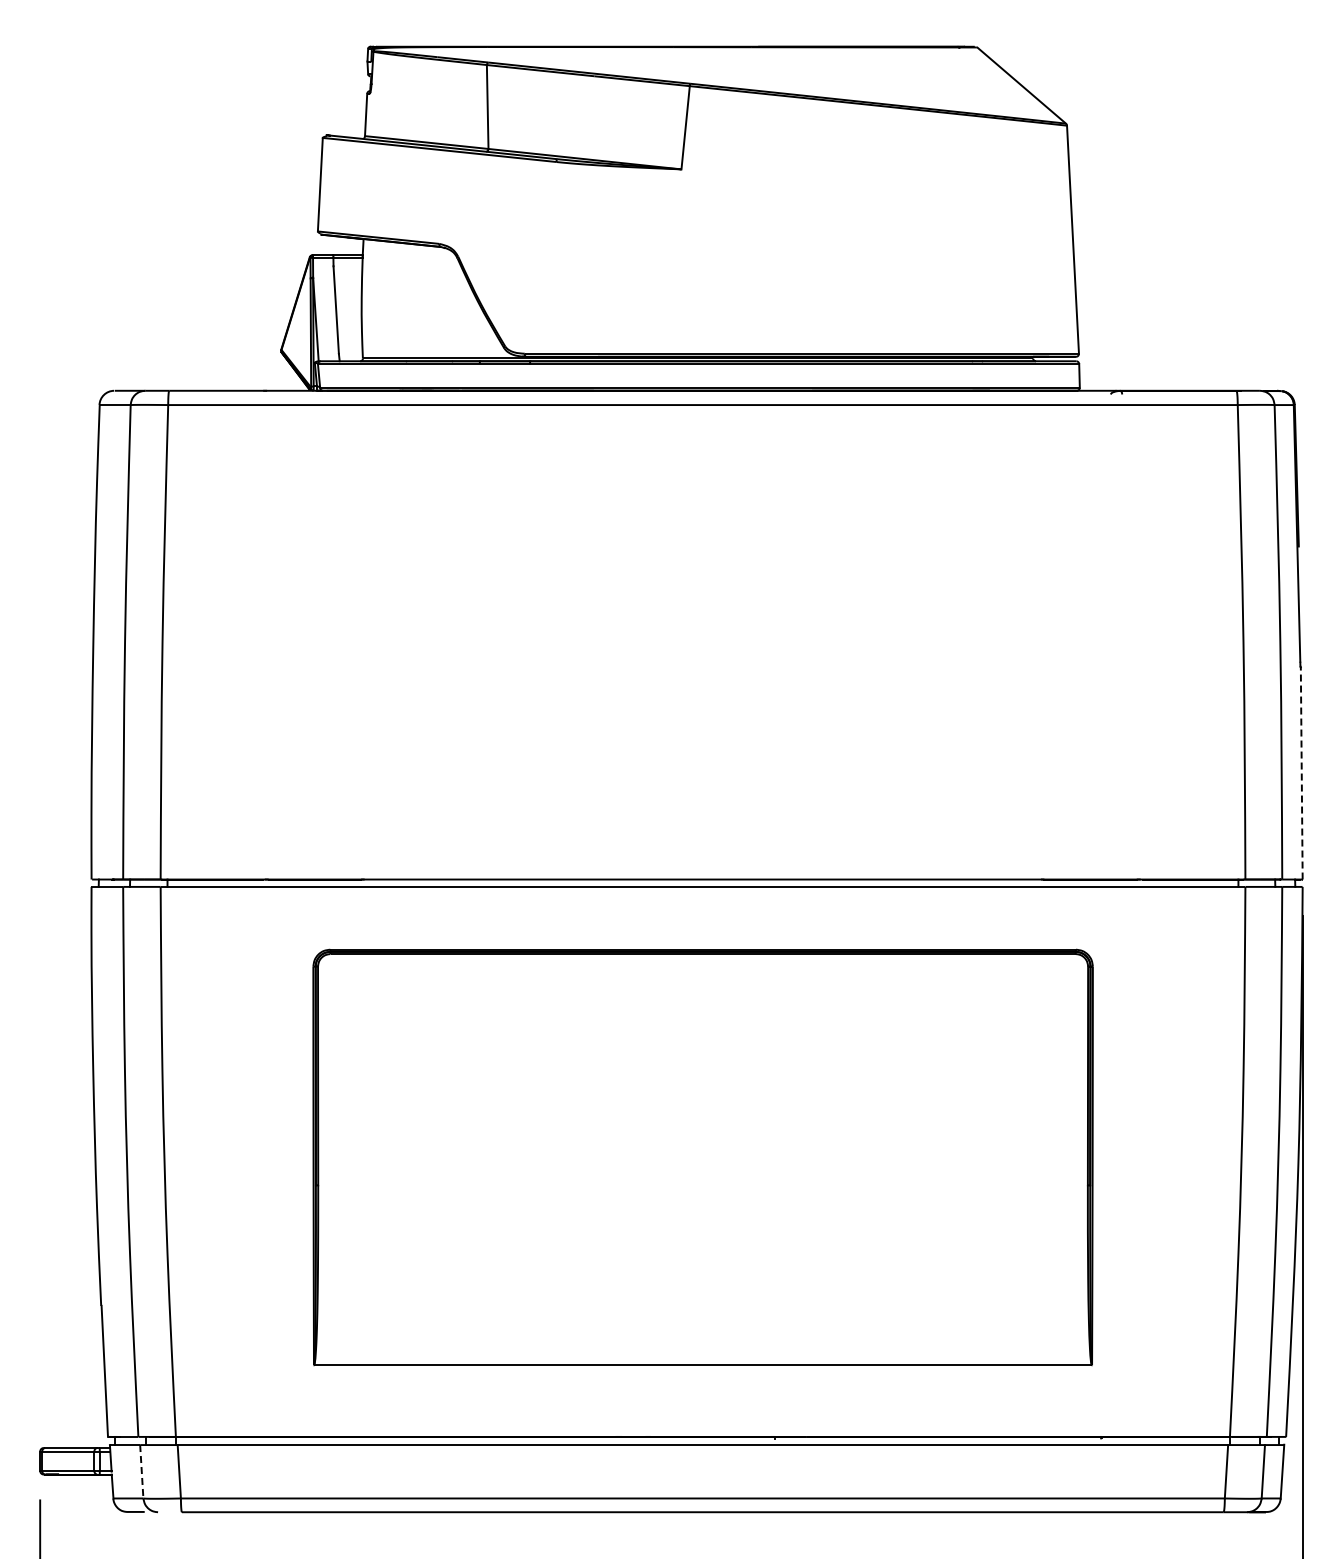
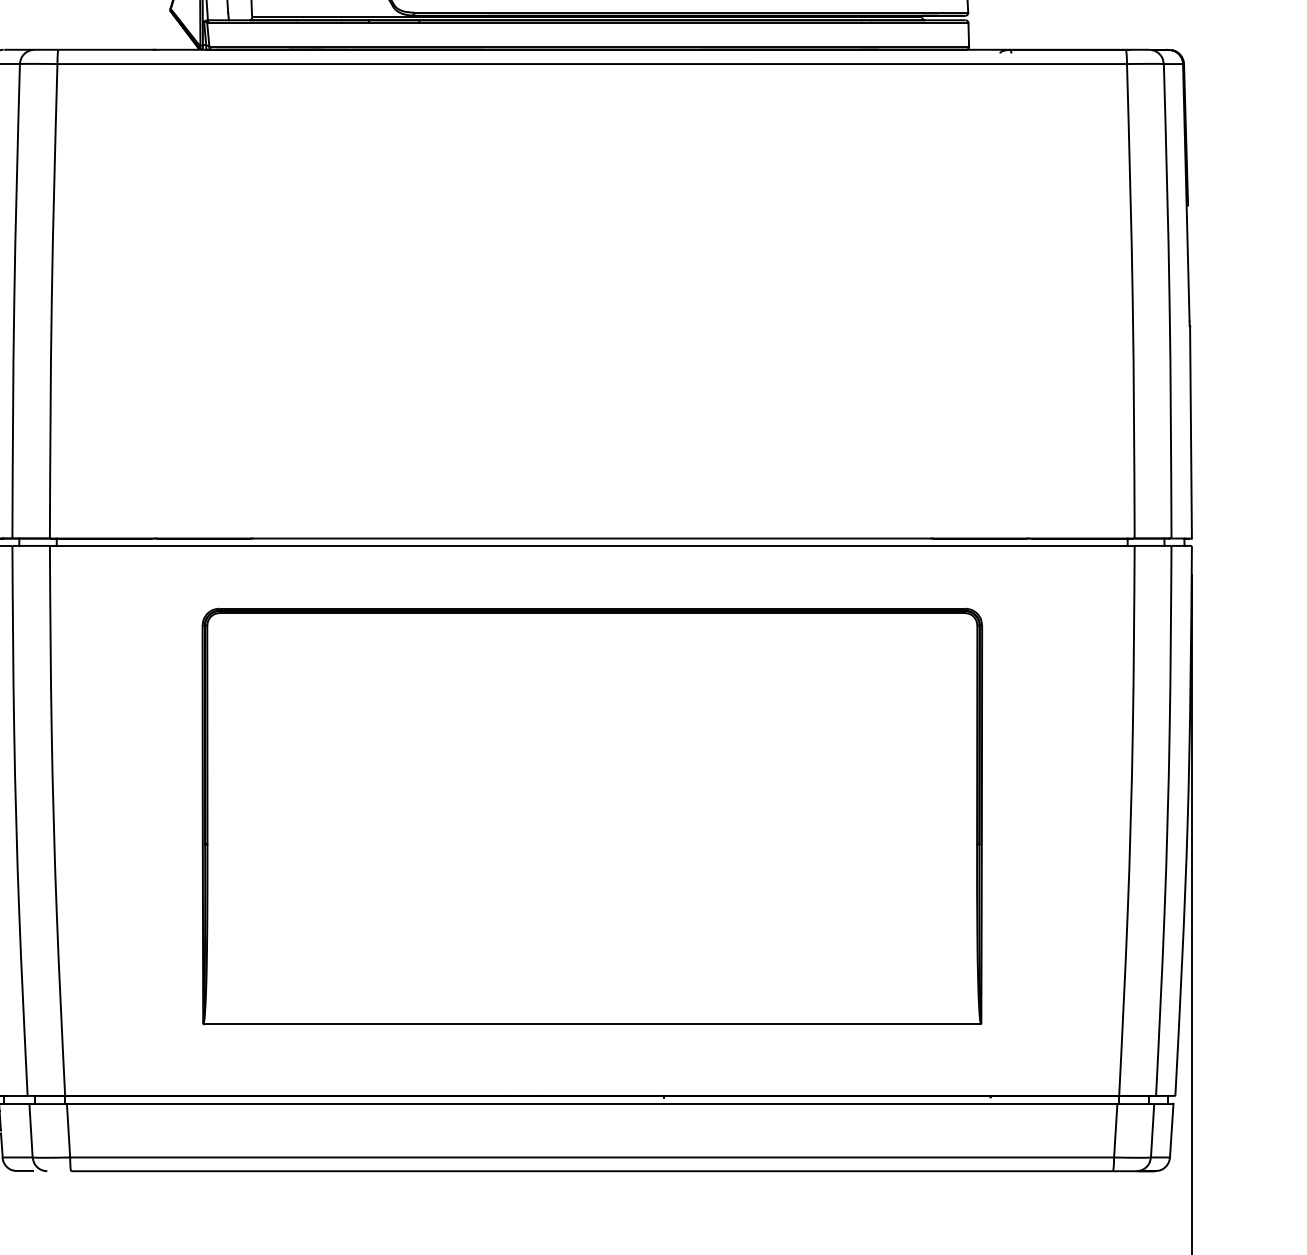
line: (1301, 773) -> (1190, 432), dashed -> solid
line: (141, 1471) -> (30, 1130), dashed -> solid

